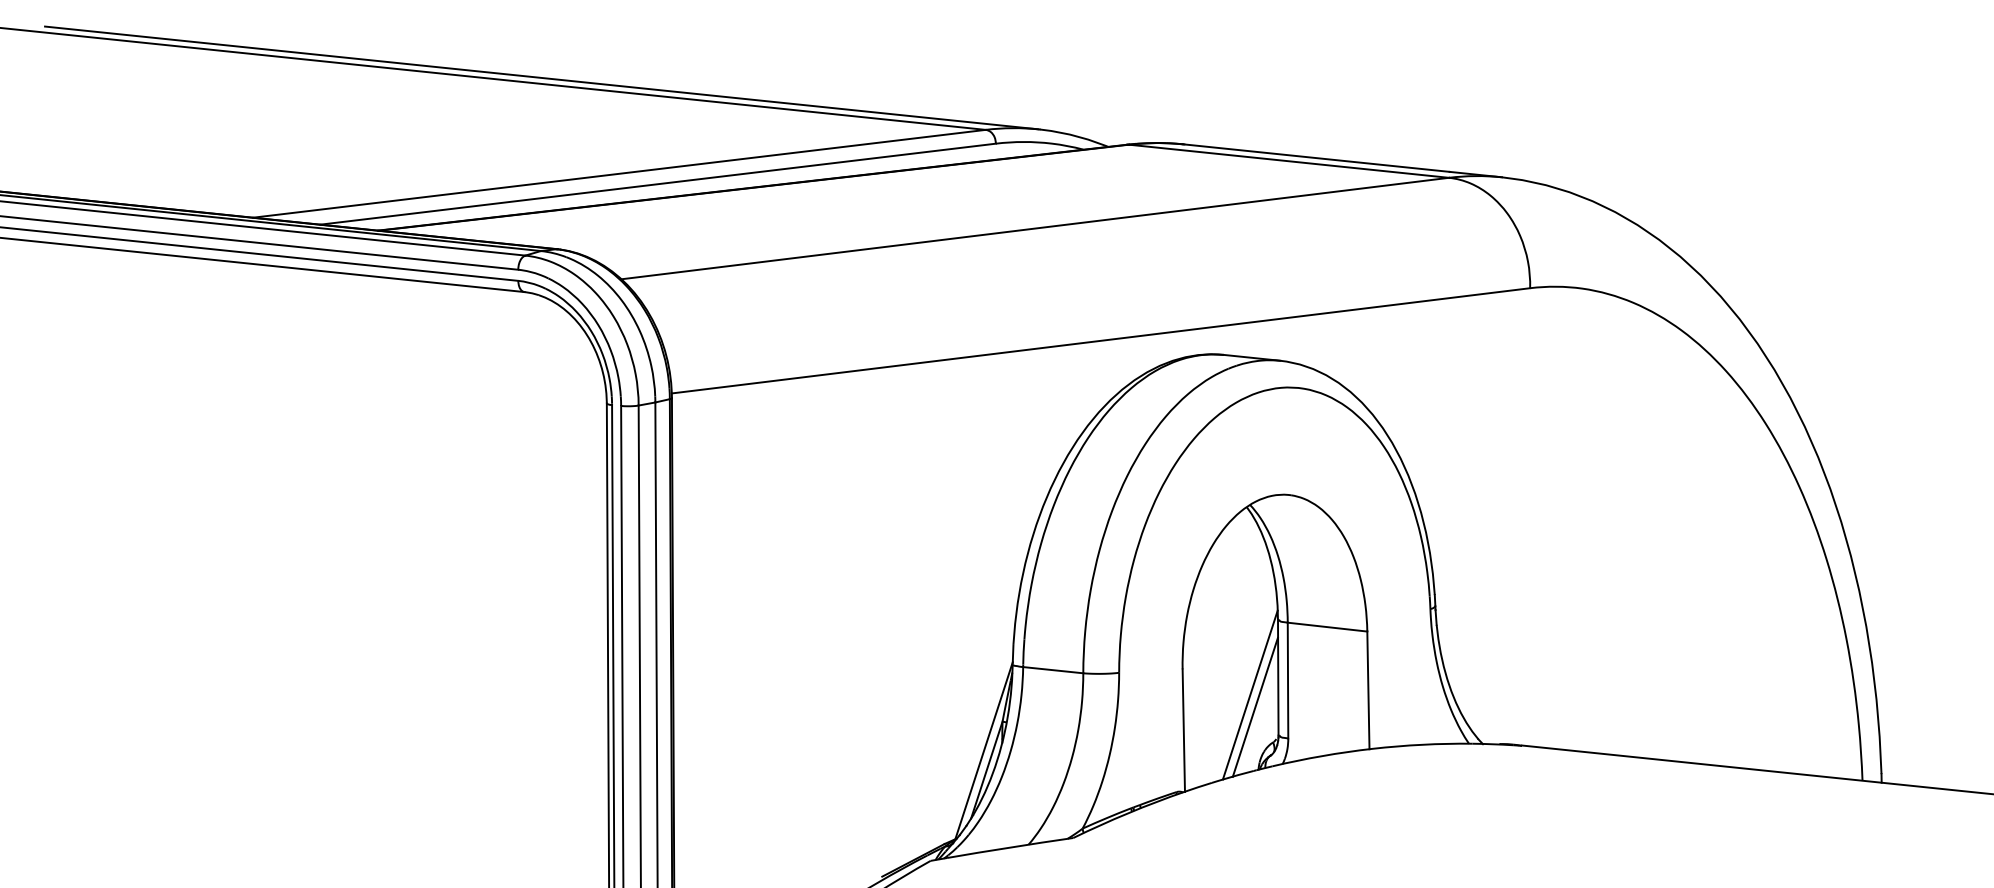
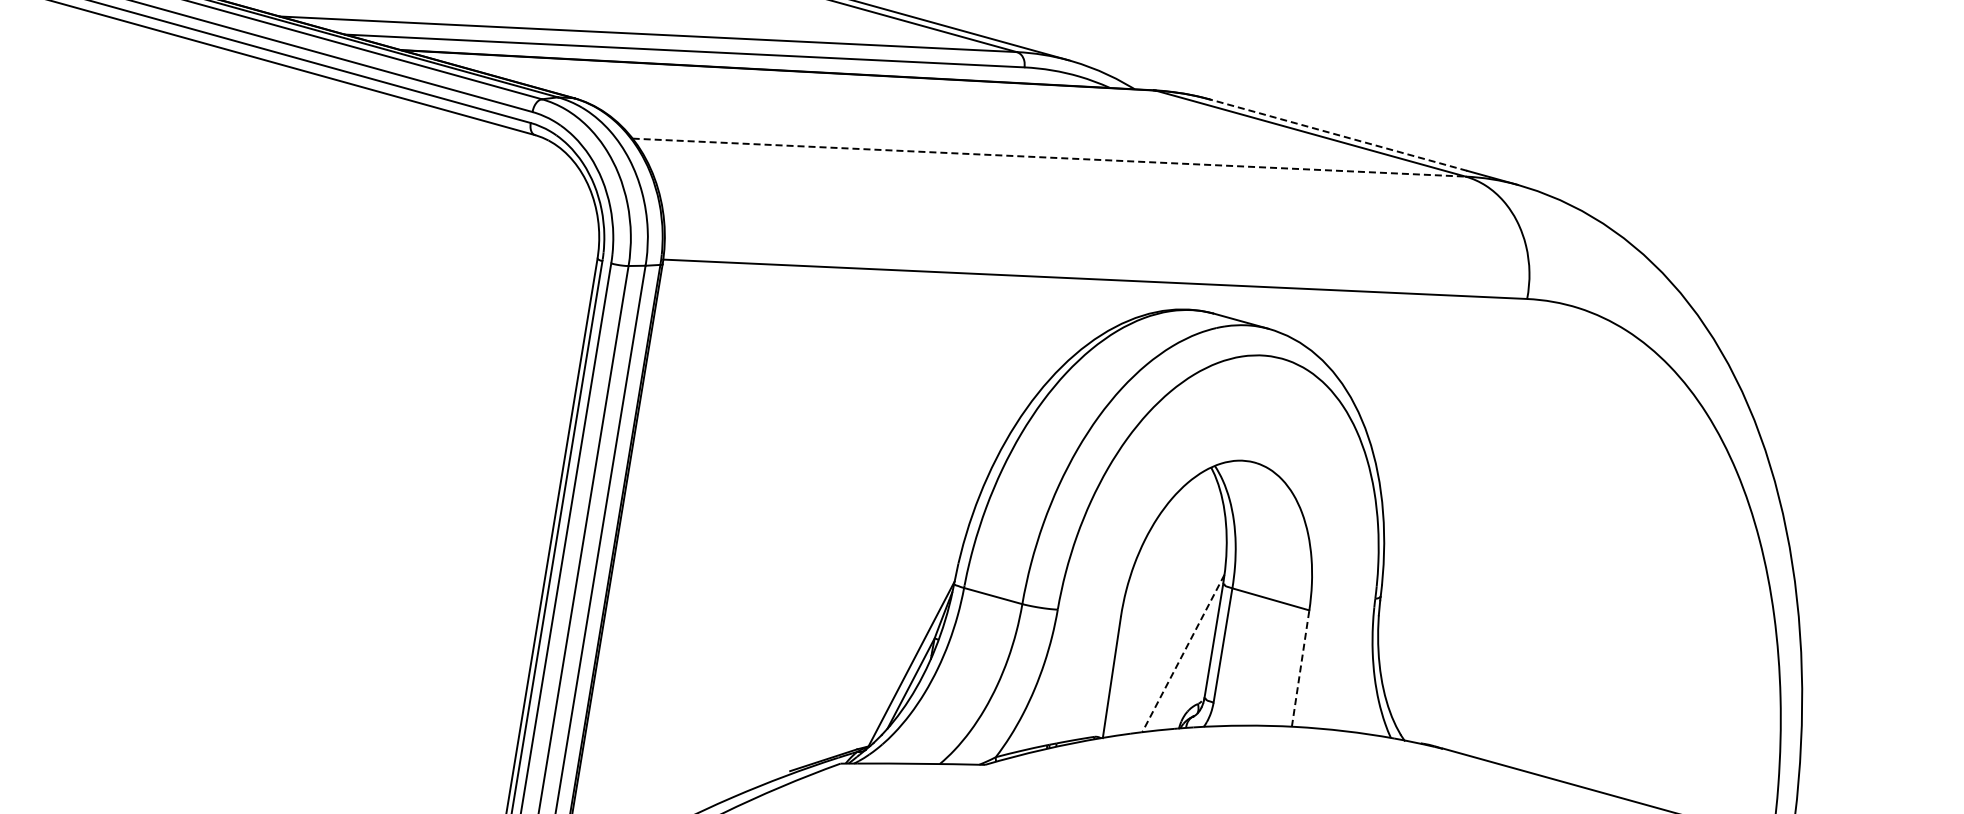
line: (1315, 158) -> (1337, 135), solid -> dashed
line: (1035, 228) -> (1049, 157), solid -> dashed
line: (1368, 690) -> (1300, 668), solid -> dashed
line: (1250, 695) -> (1183, 653), solid -> dashed
line: (1254, 706) -> (1185, 665), removed

